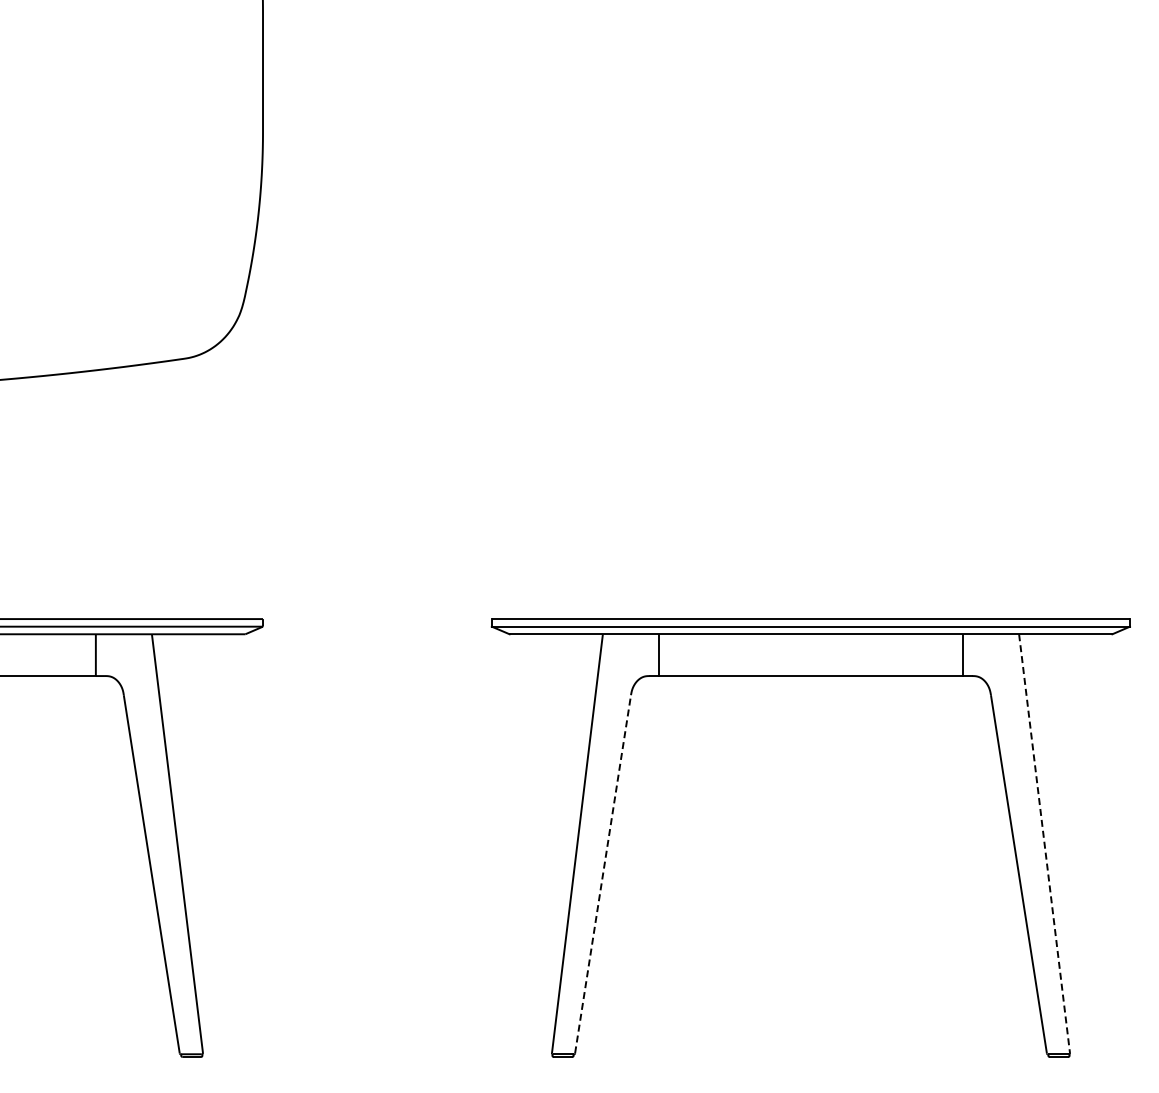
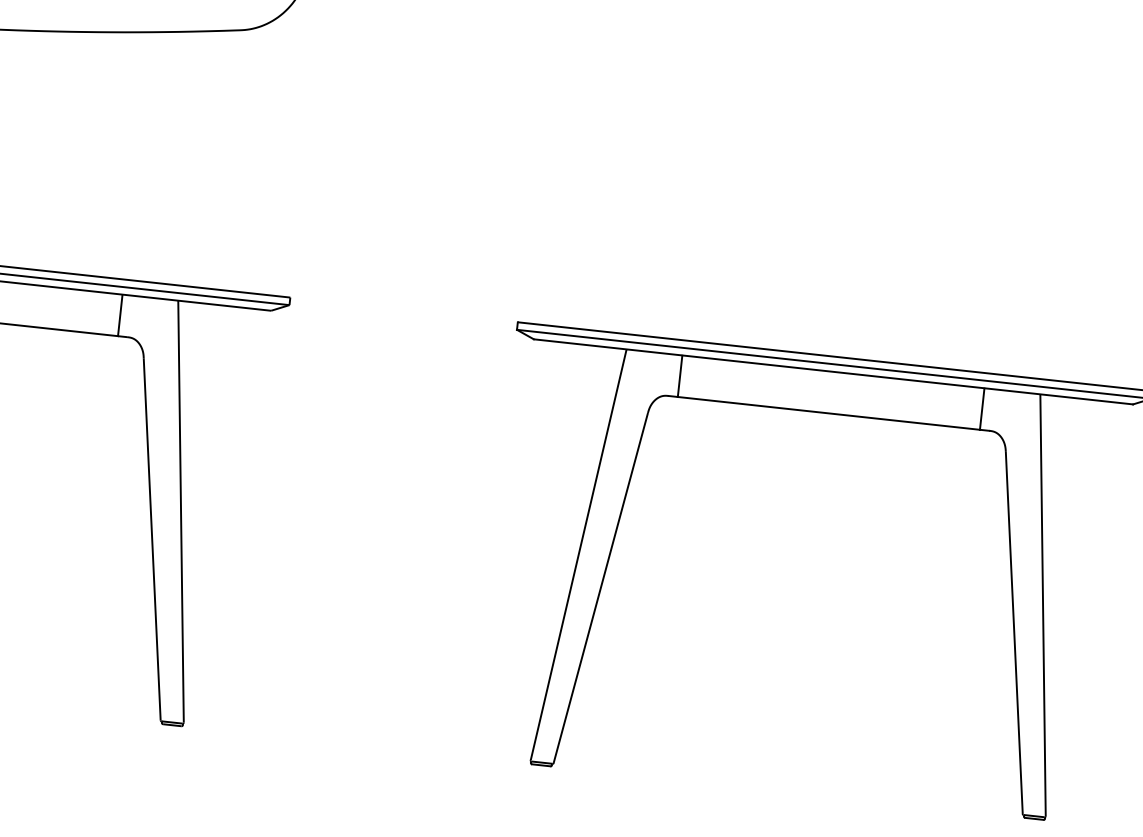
line: (1044, 843) -> (1043, 605), dashed -> solid
line: (603, 873) -> (601, 587), dashed -> solid

